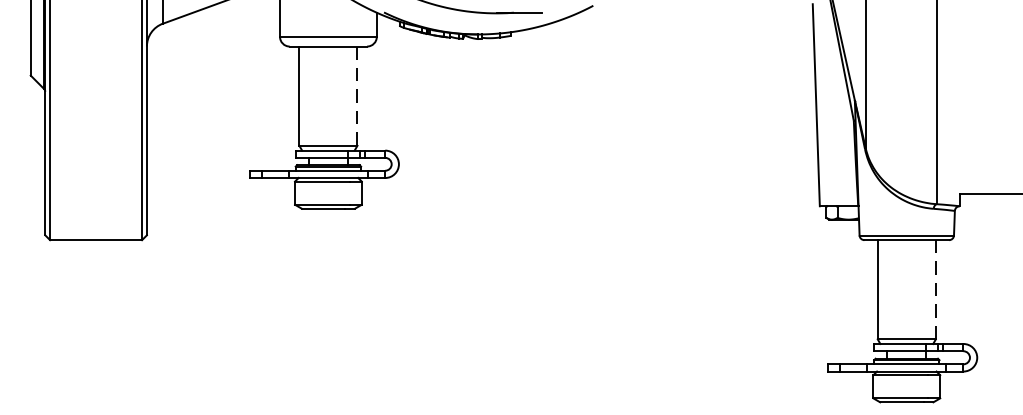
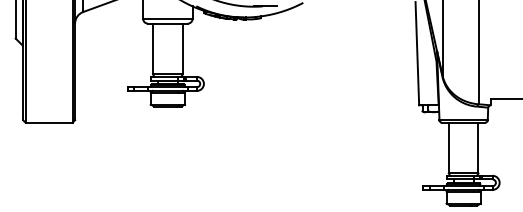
line: (356, 95) -> (182, 48), dashed -> solid
line: (935, 288) -> (478, 147), dashed -> solid

